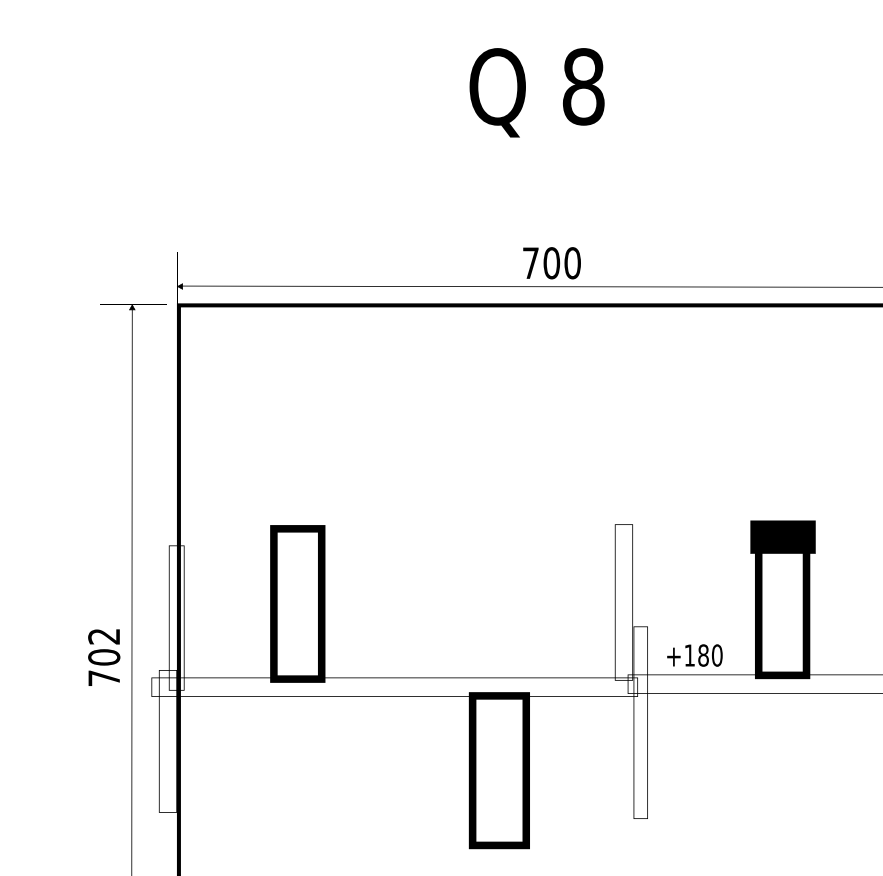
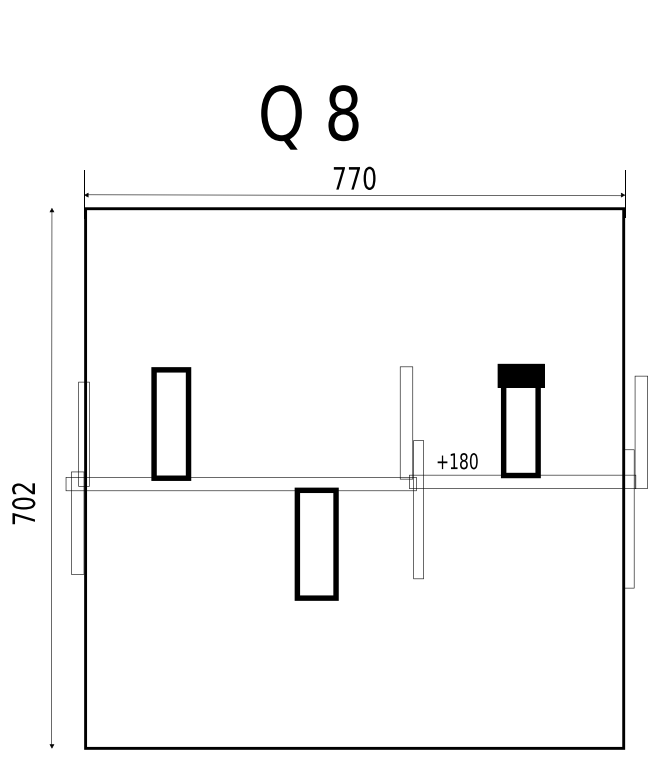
text: (536, 92) -> (309, 117), moved
text: (551, 262) -> (354, 177), 700 -> 770
text: (103, 657) -> (23, 503), moved

